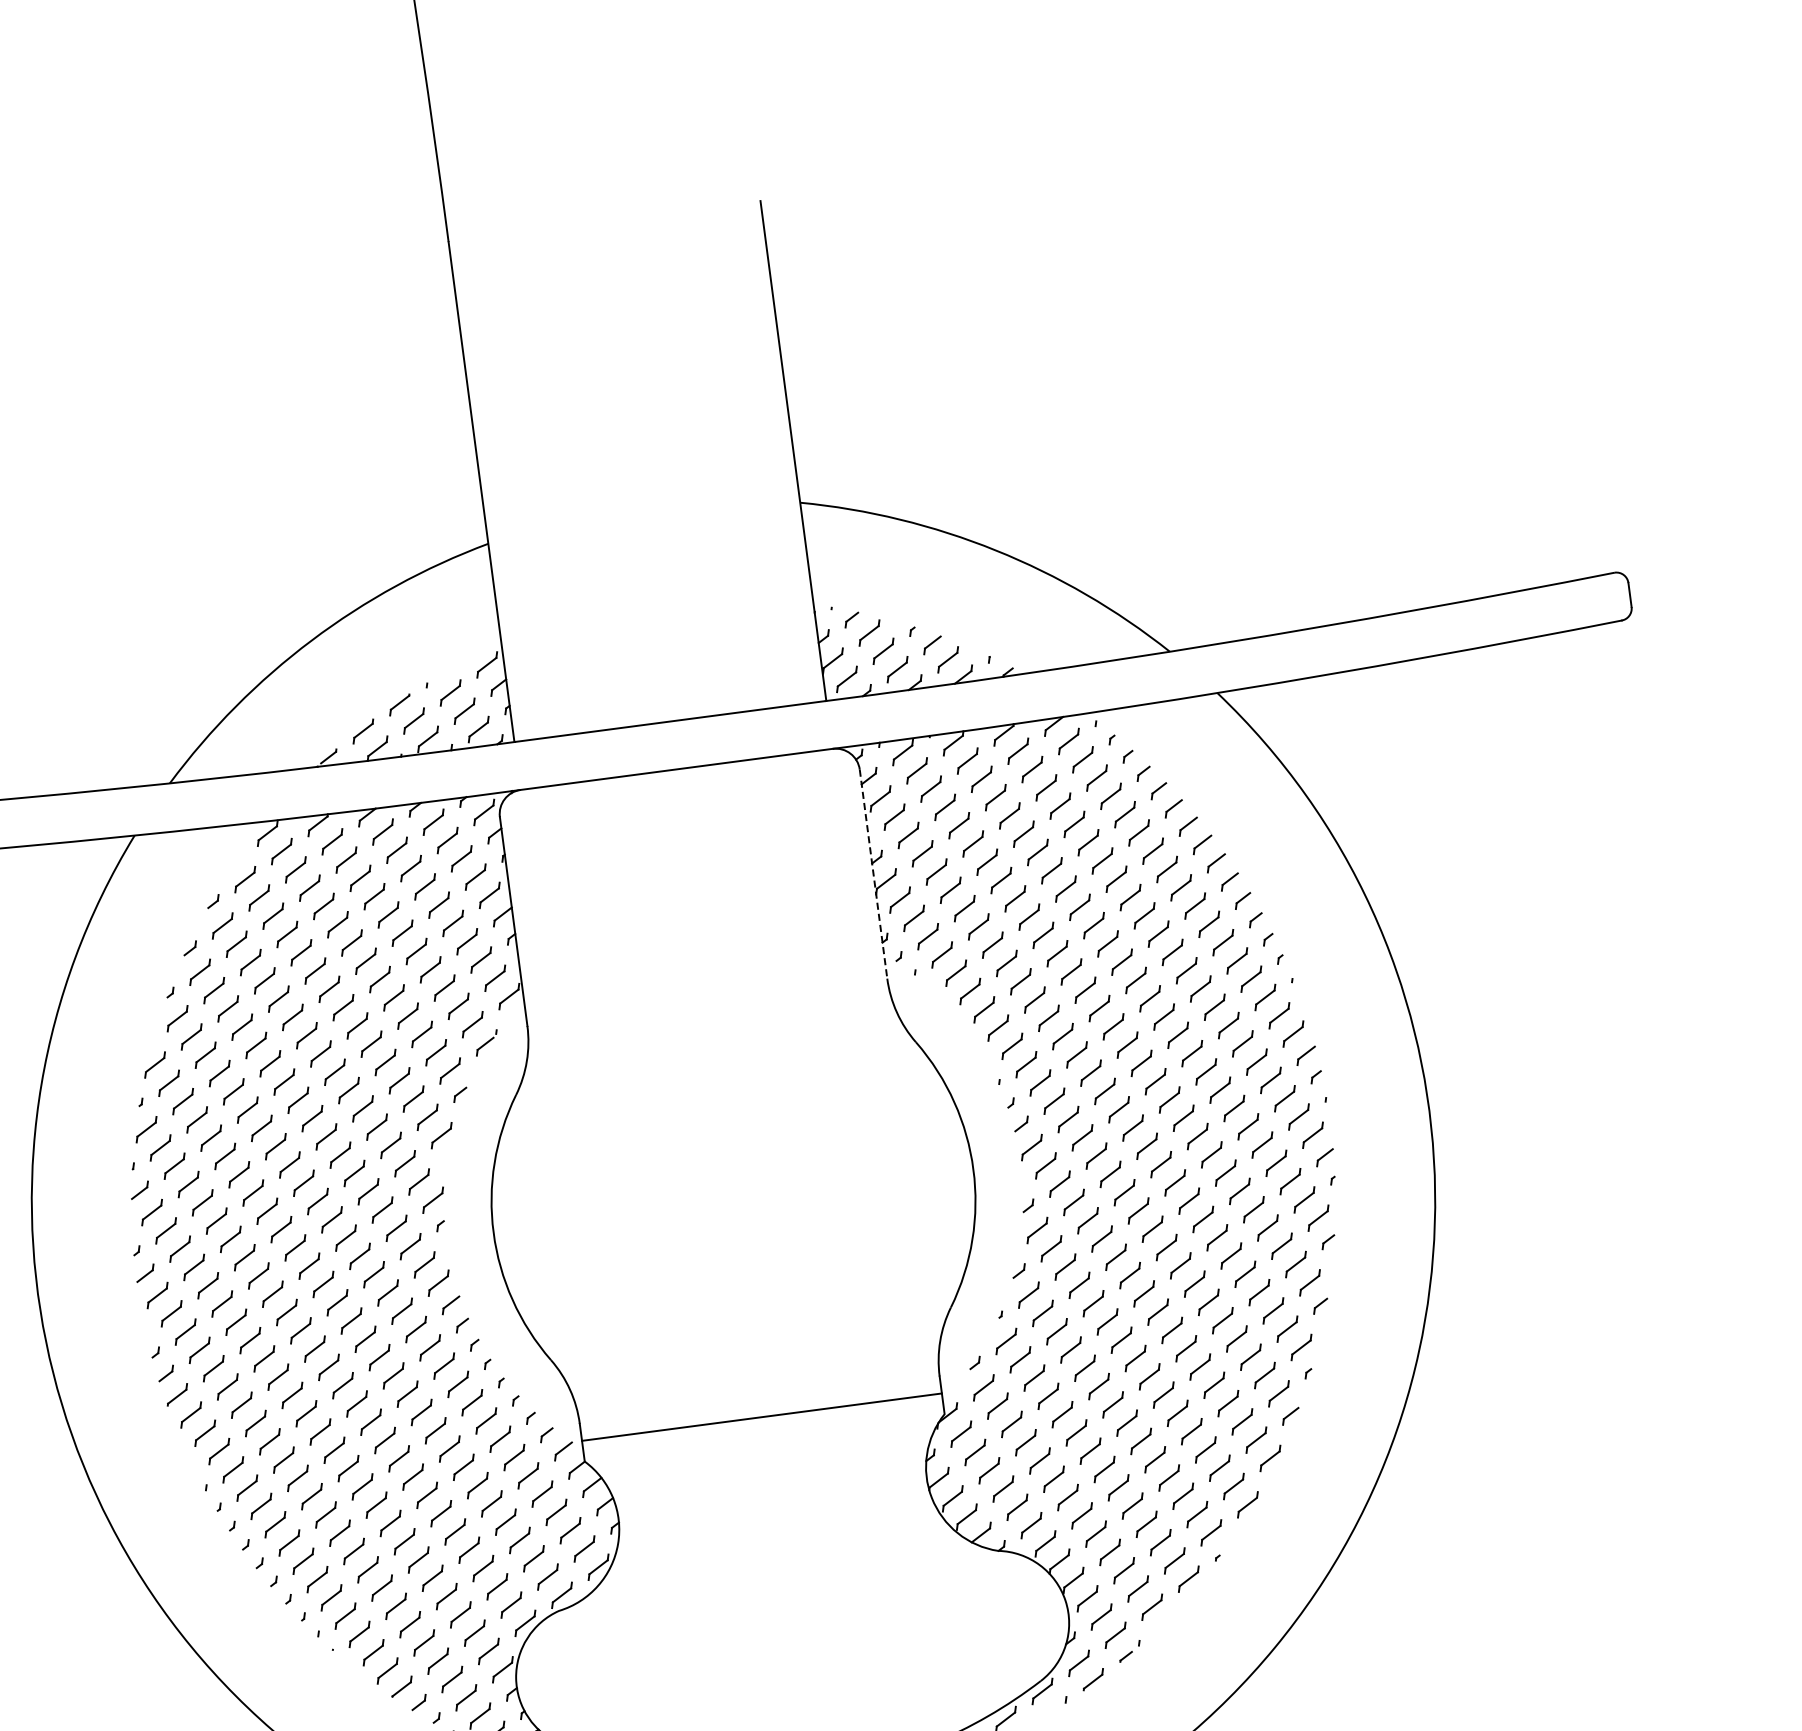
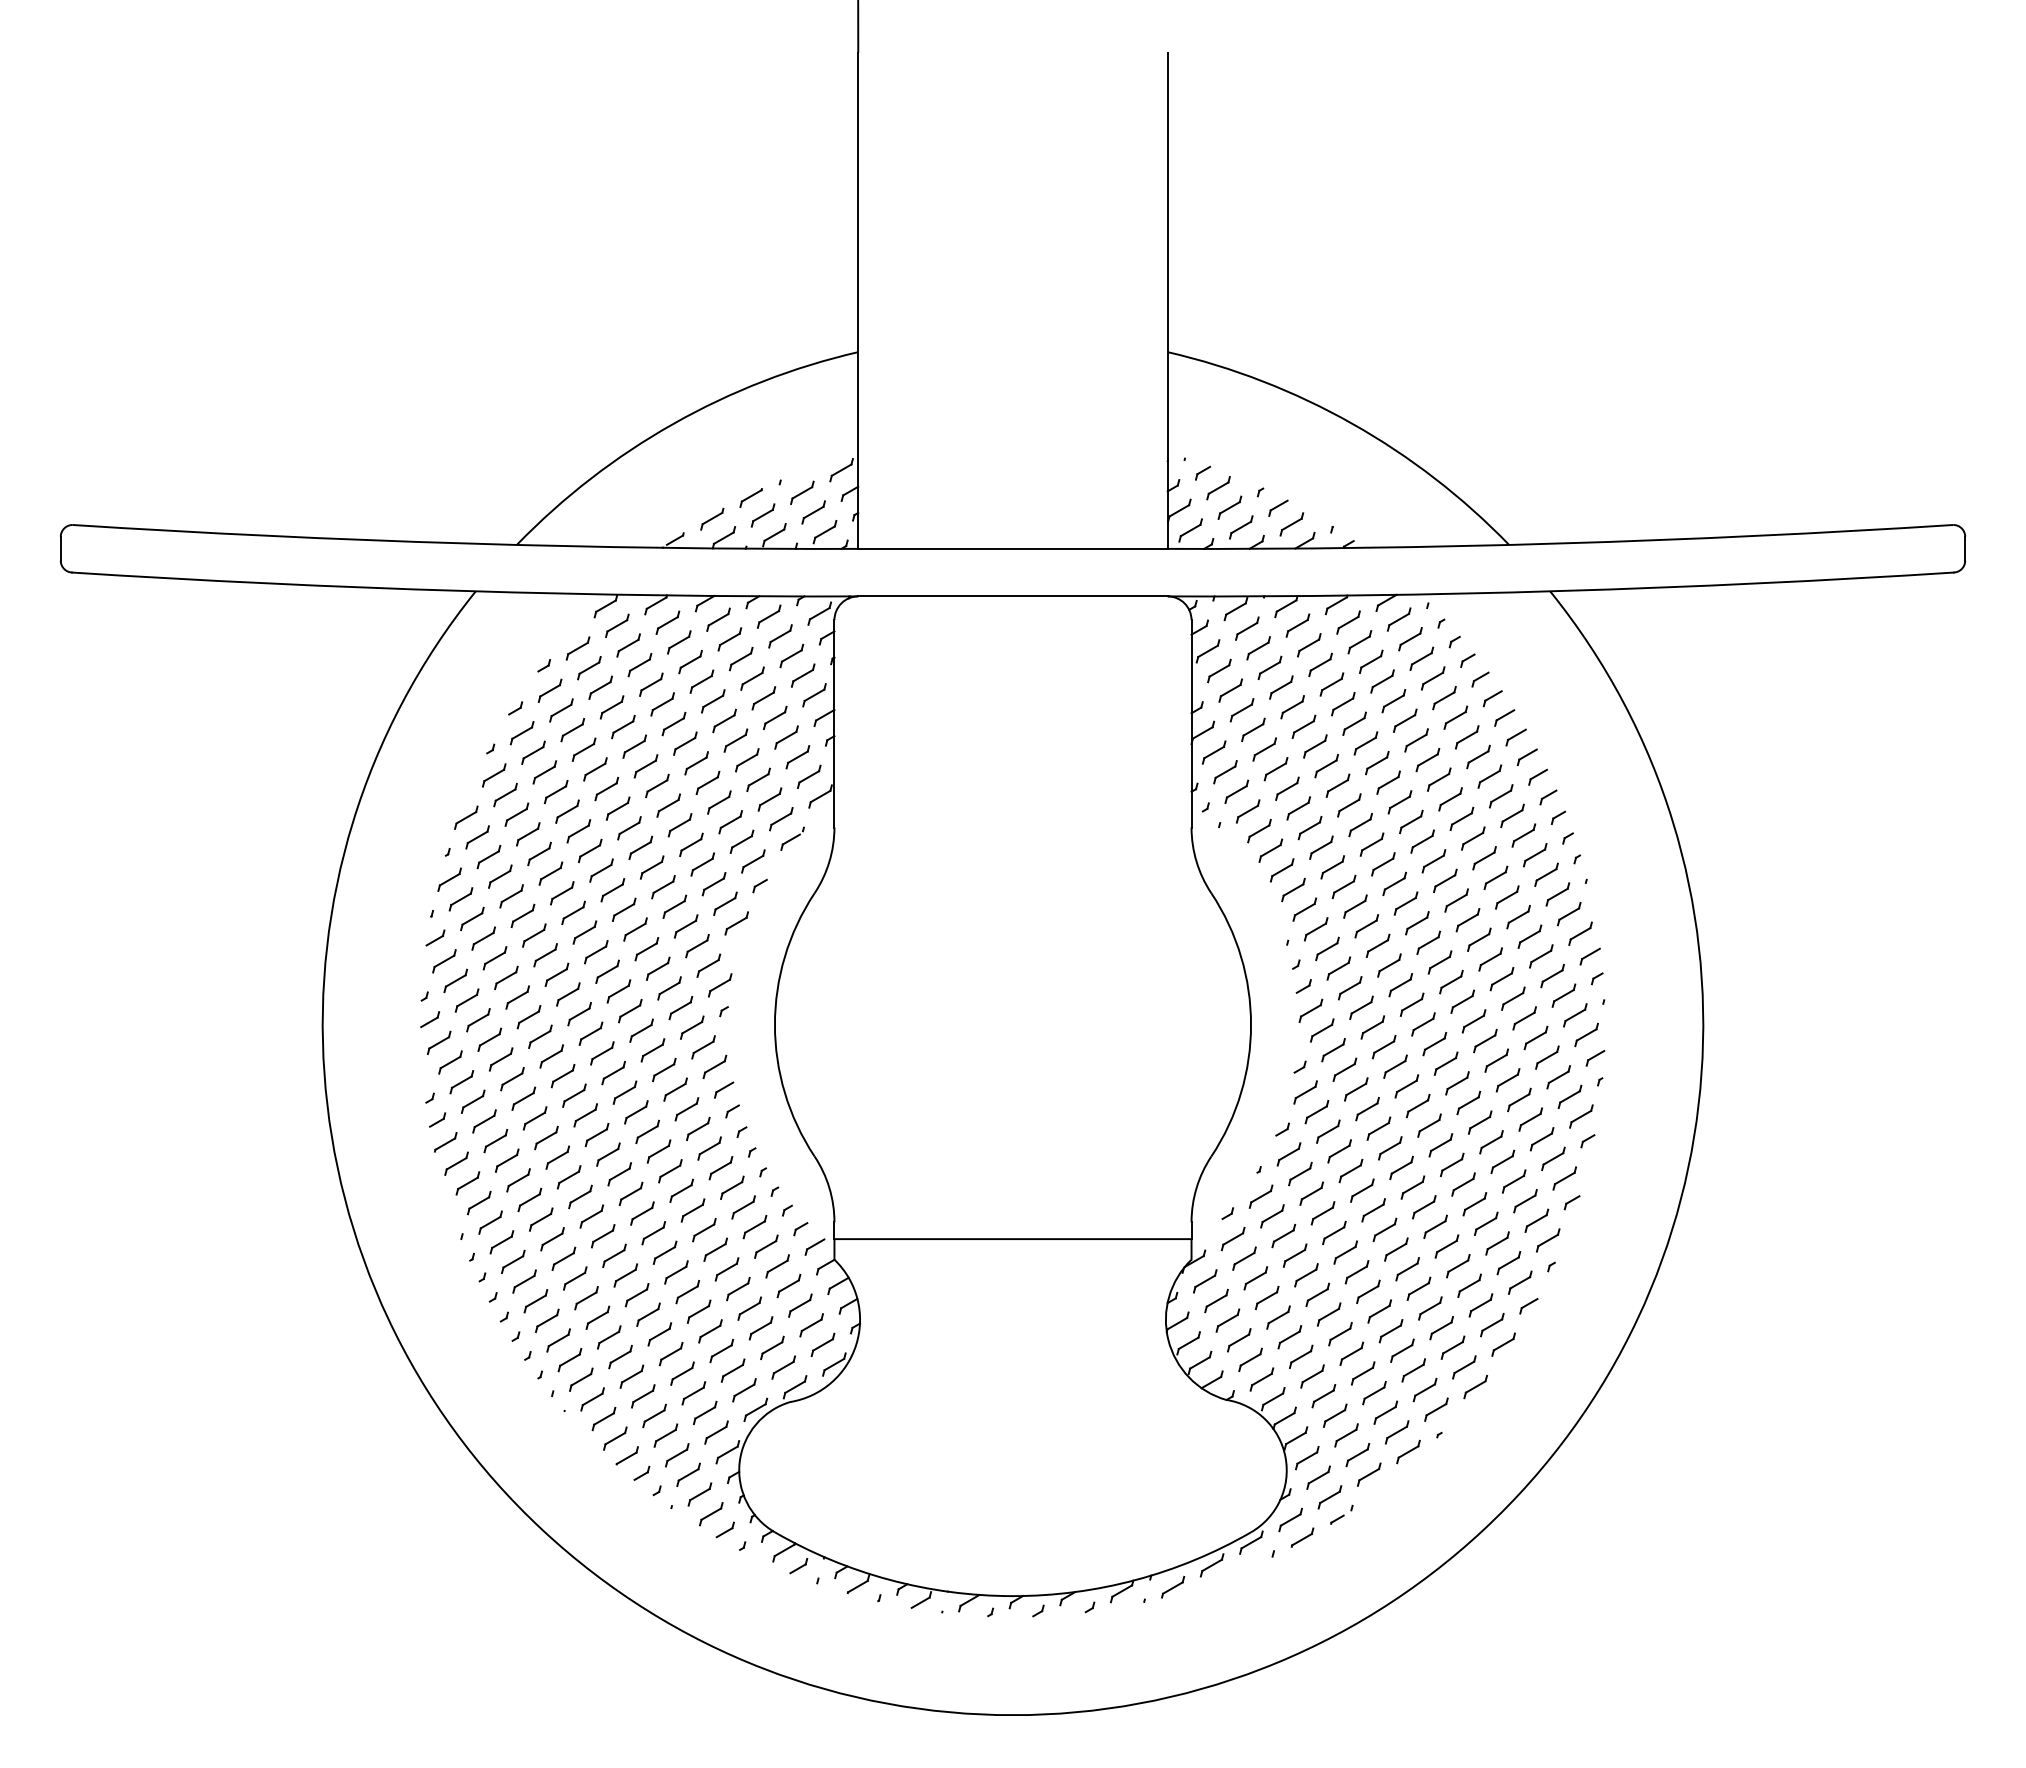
line: (873, 873) -> (1191, 723), dashed -> solid

